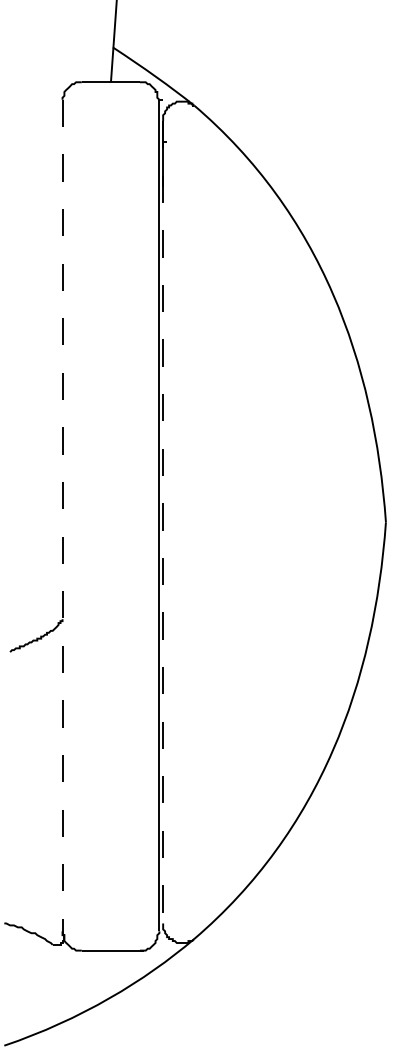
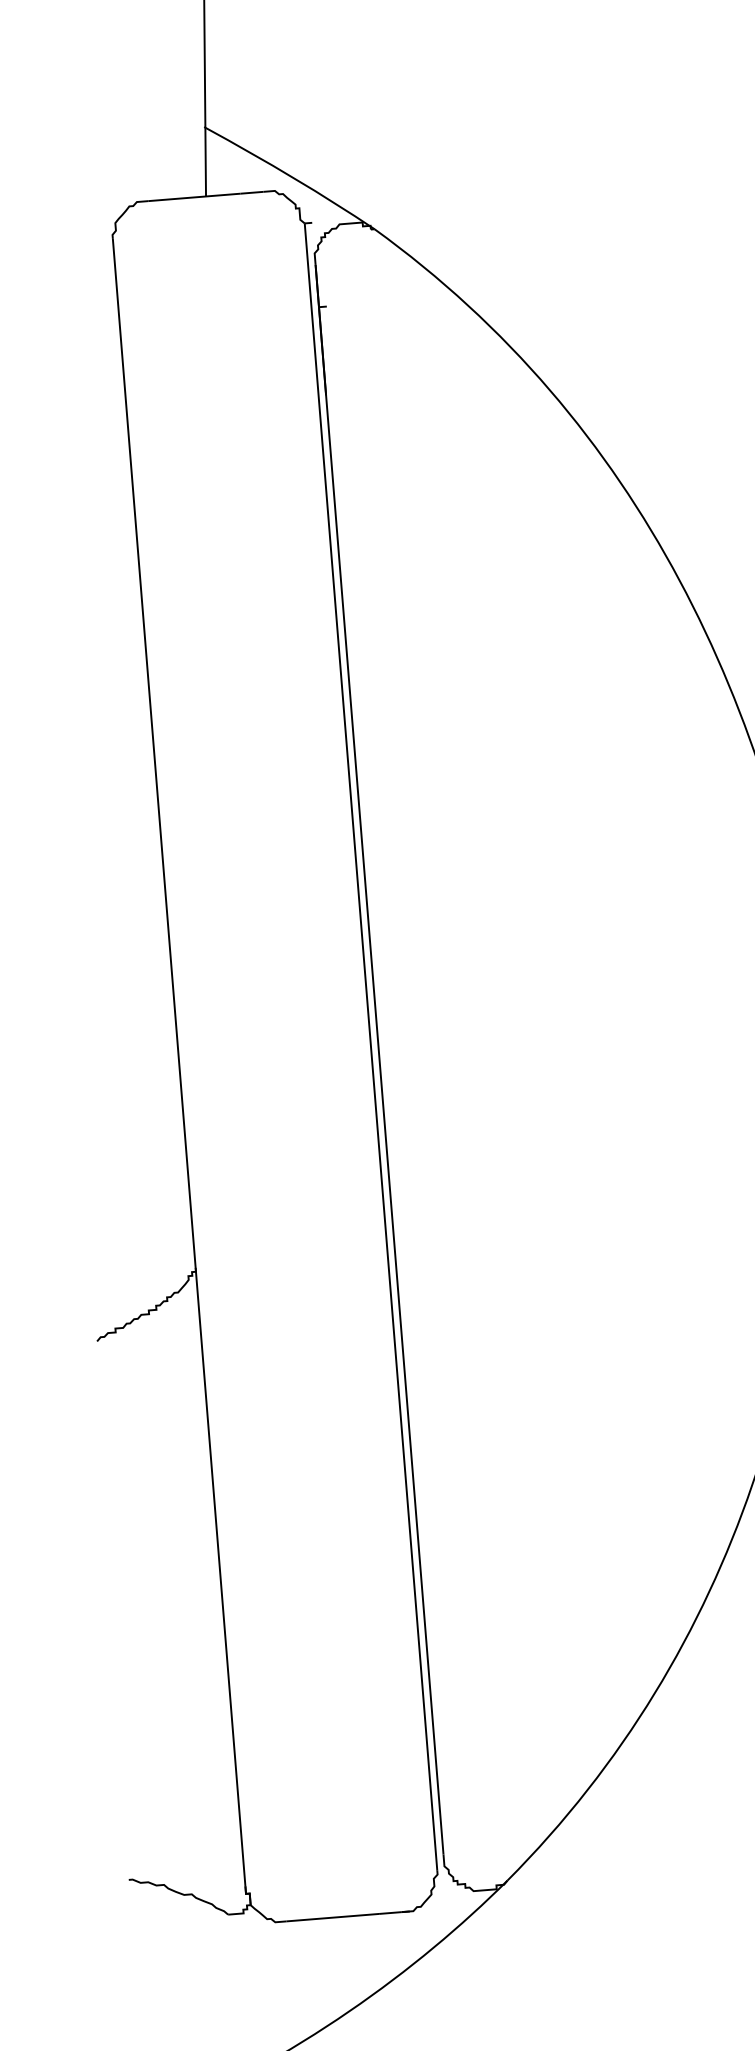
line: (62, 515) -> (179, 1062), dashed -> solid
line: (163, 522) -> (380, 1060), dashed -> solid

